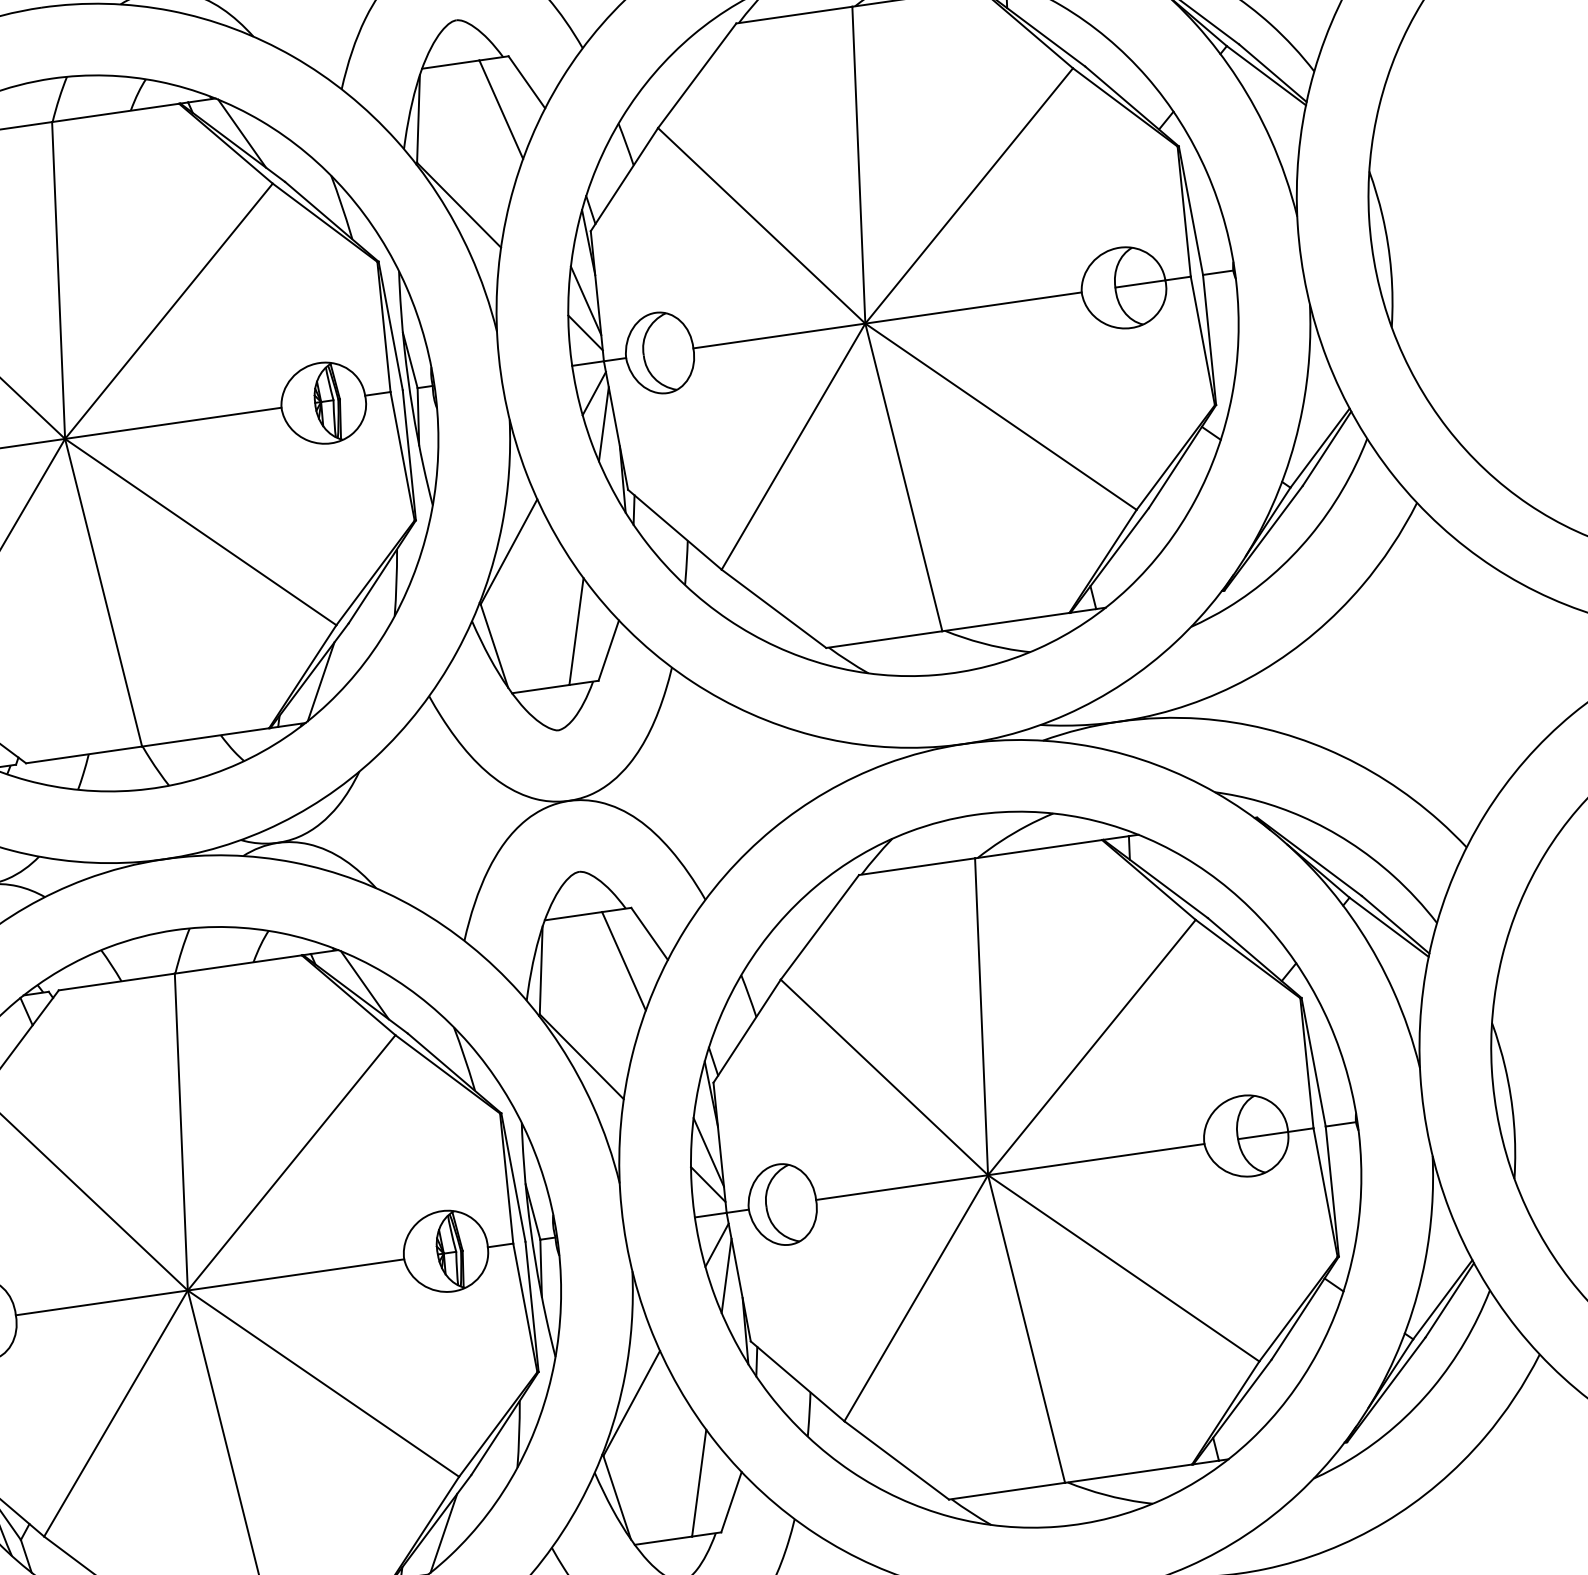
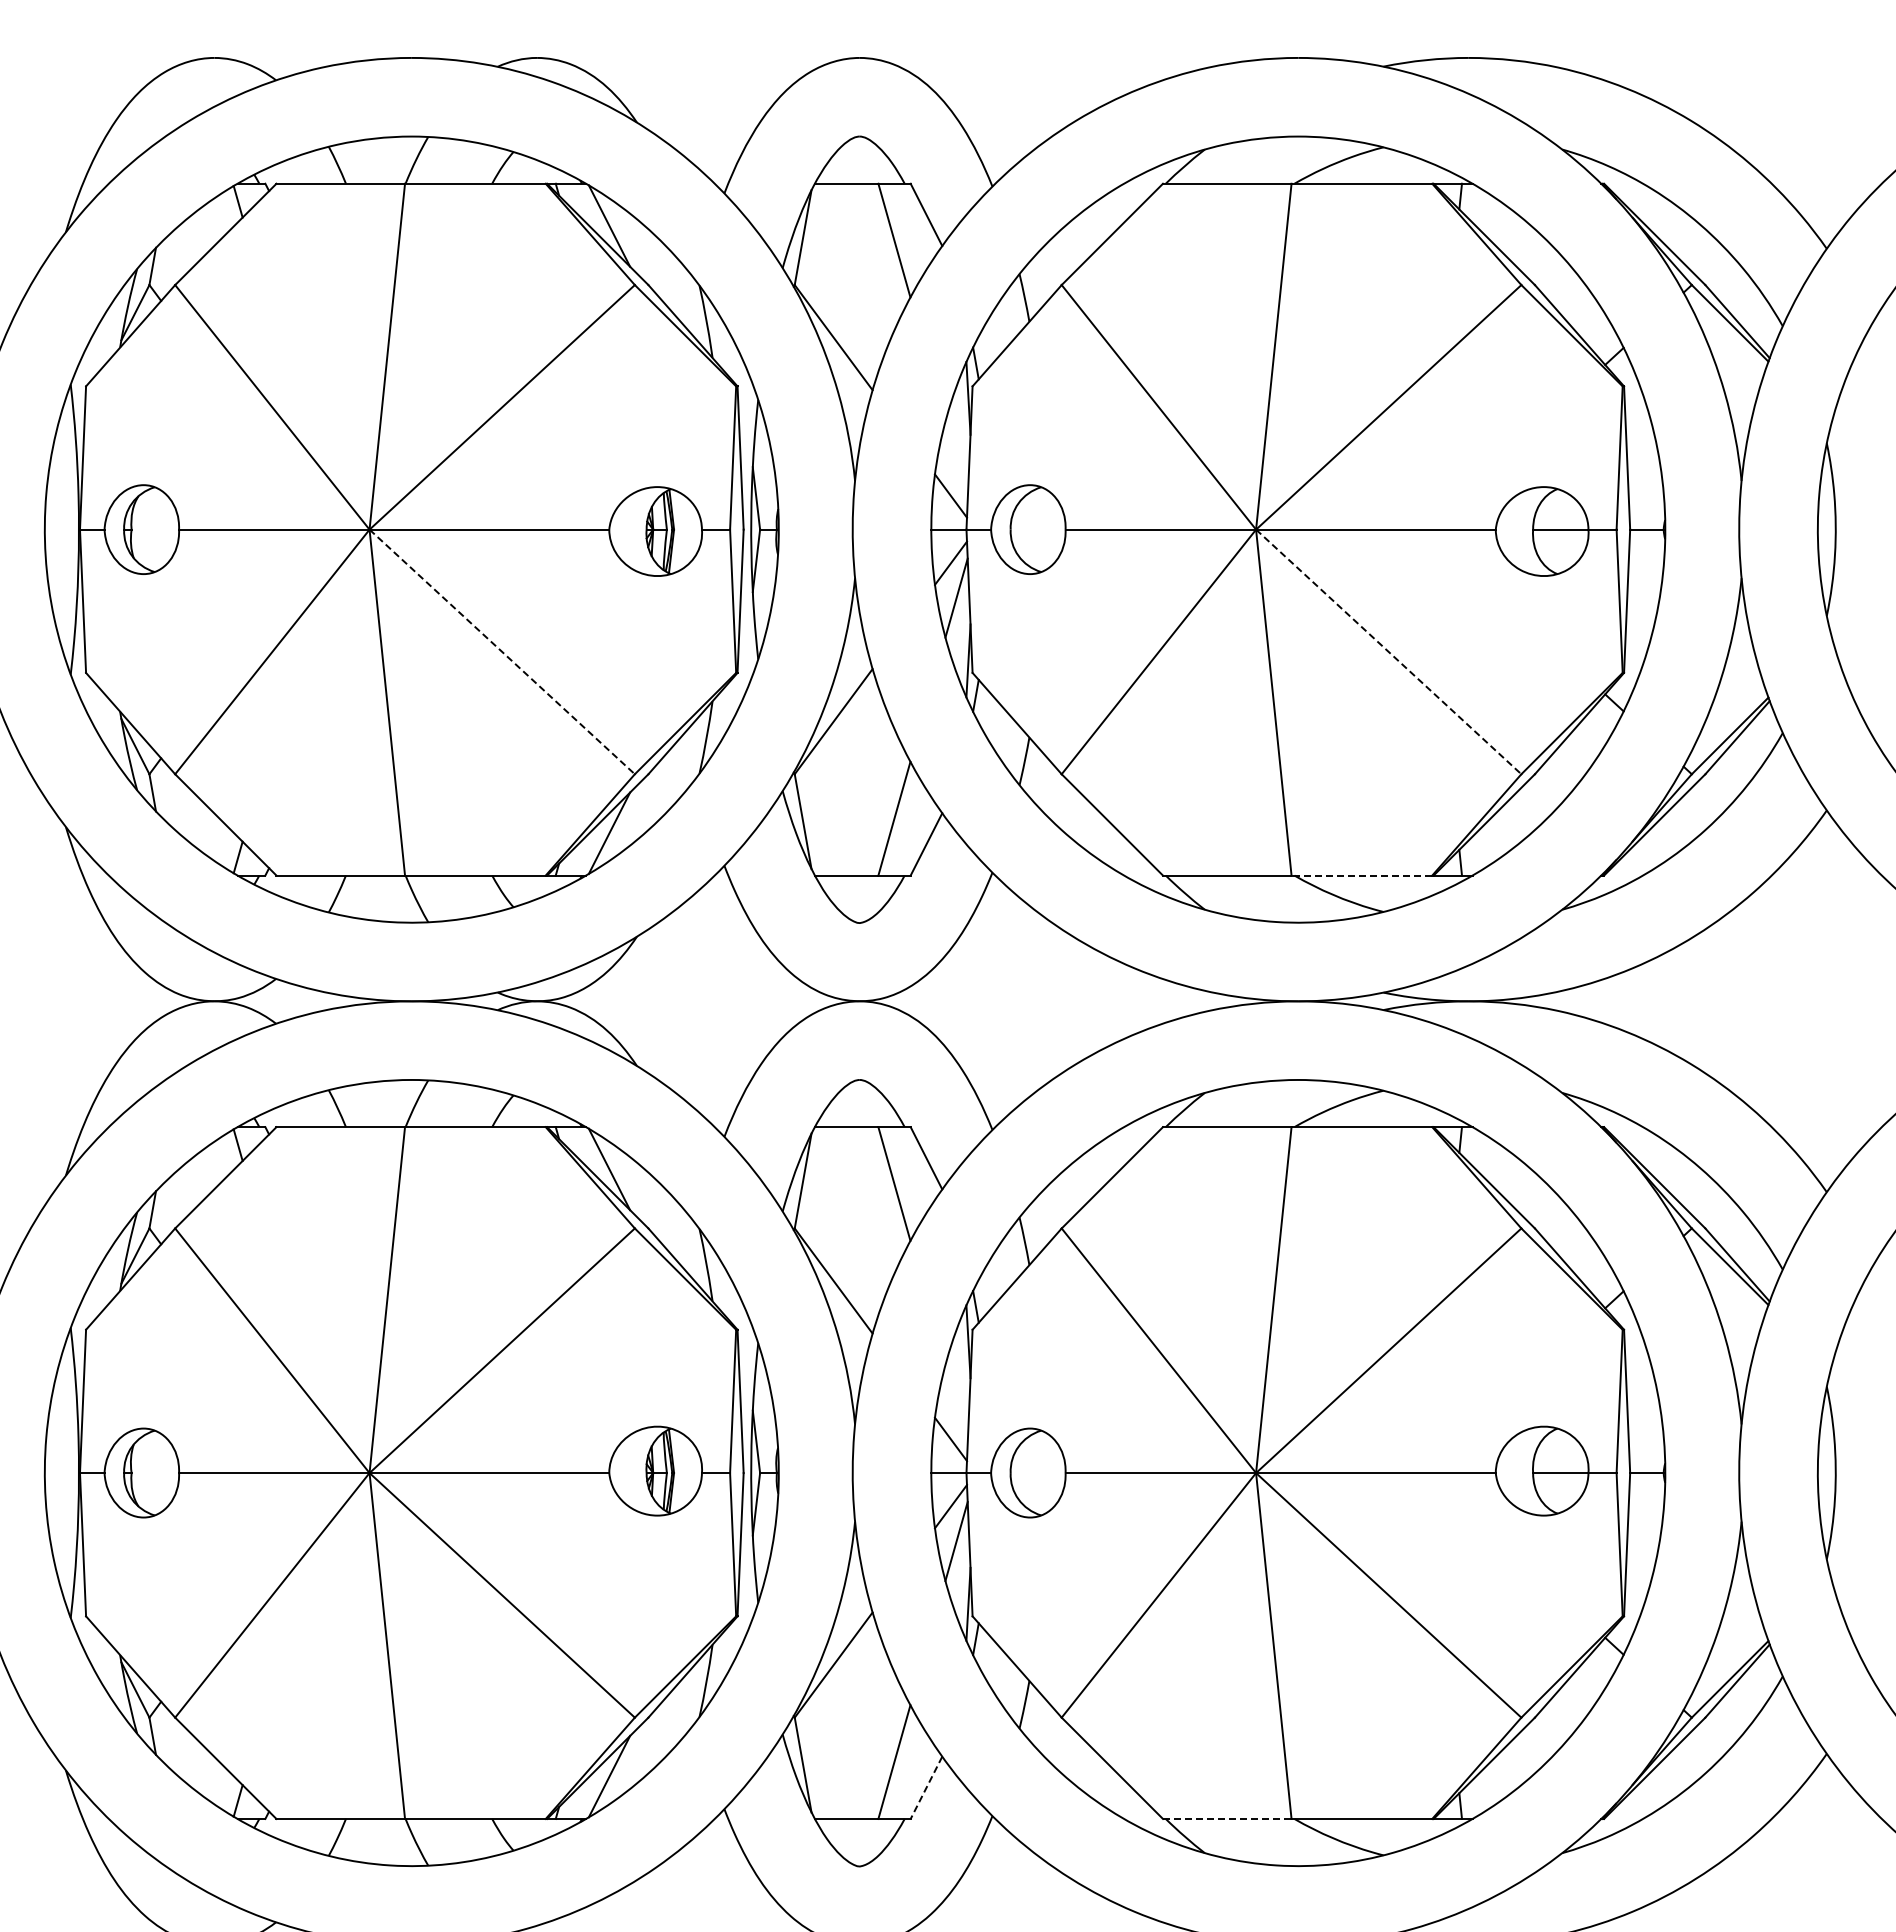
line: (585, 300) -> (956, 460), removed
line: (1001, 417) -> (1389, 652), solid -> dashed
line: (201, 532) -> (502, 652), solid -> dashed
line: (1005, 622) -> (1361, 875), solid -> dashed
line: (708, 1152) -> (956, 1404), removed
line: (1007, 1490) -> (1227, 1818), solid -> dashed
line: (731, 1501) -> (926, 1787), solid -> dashed

